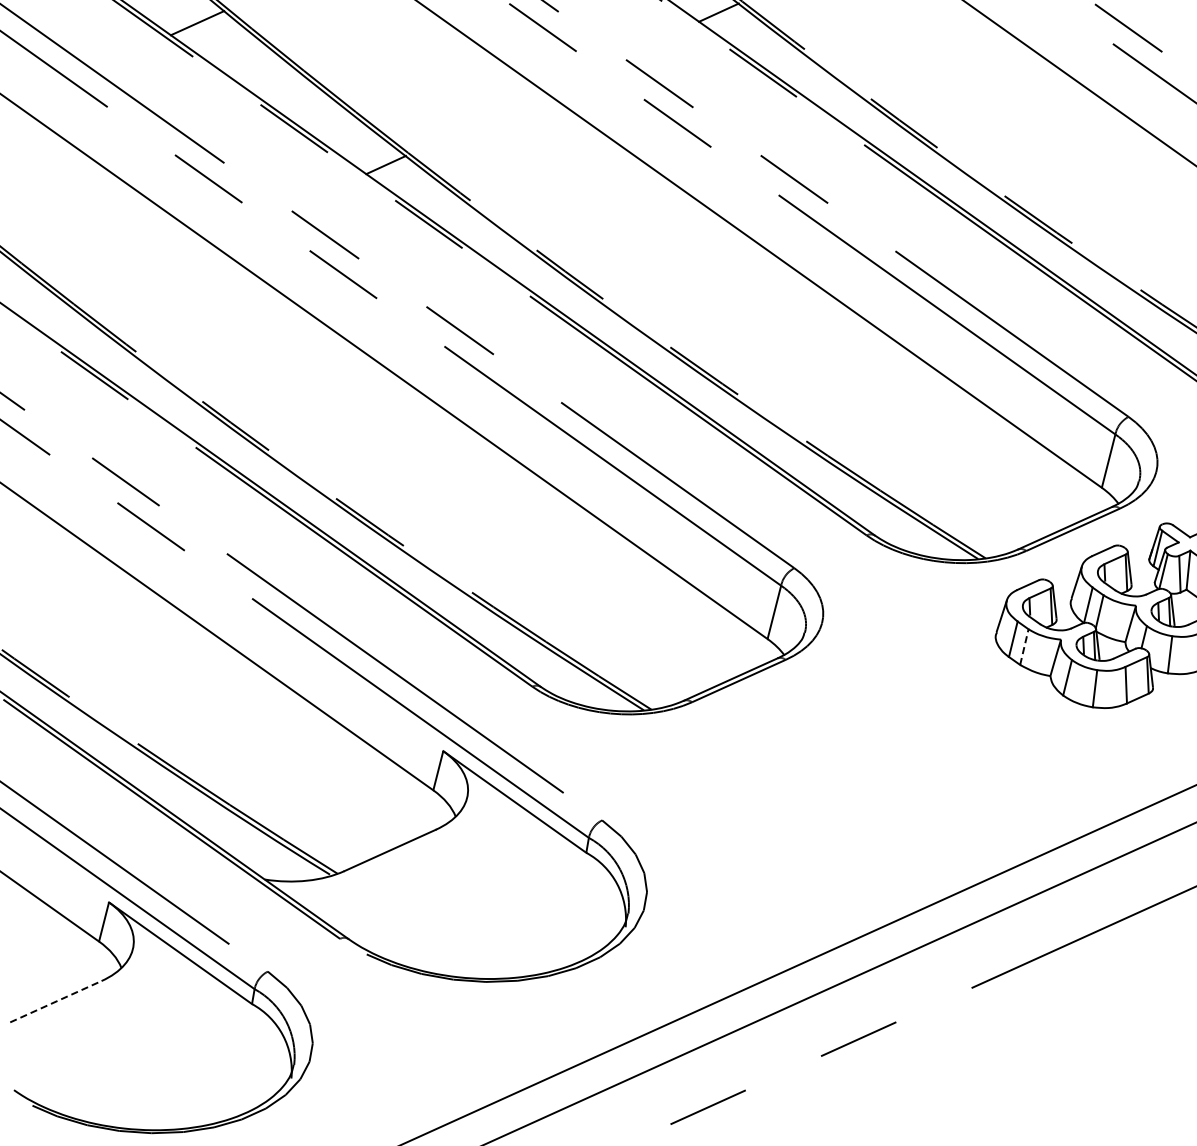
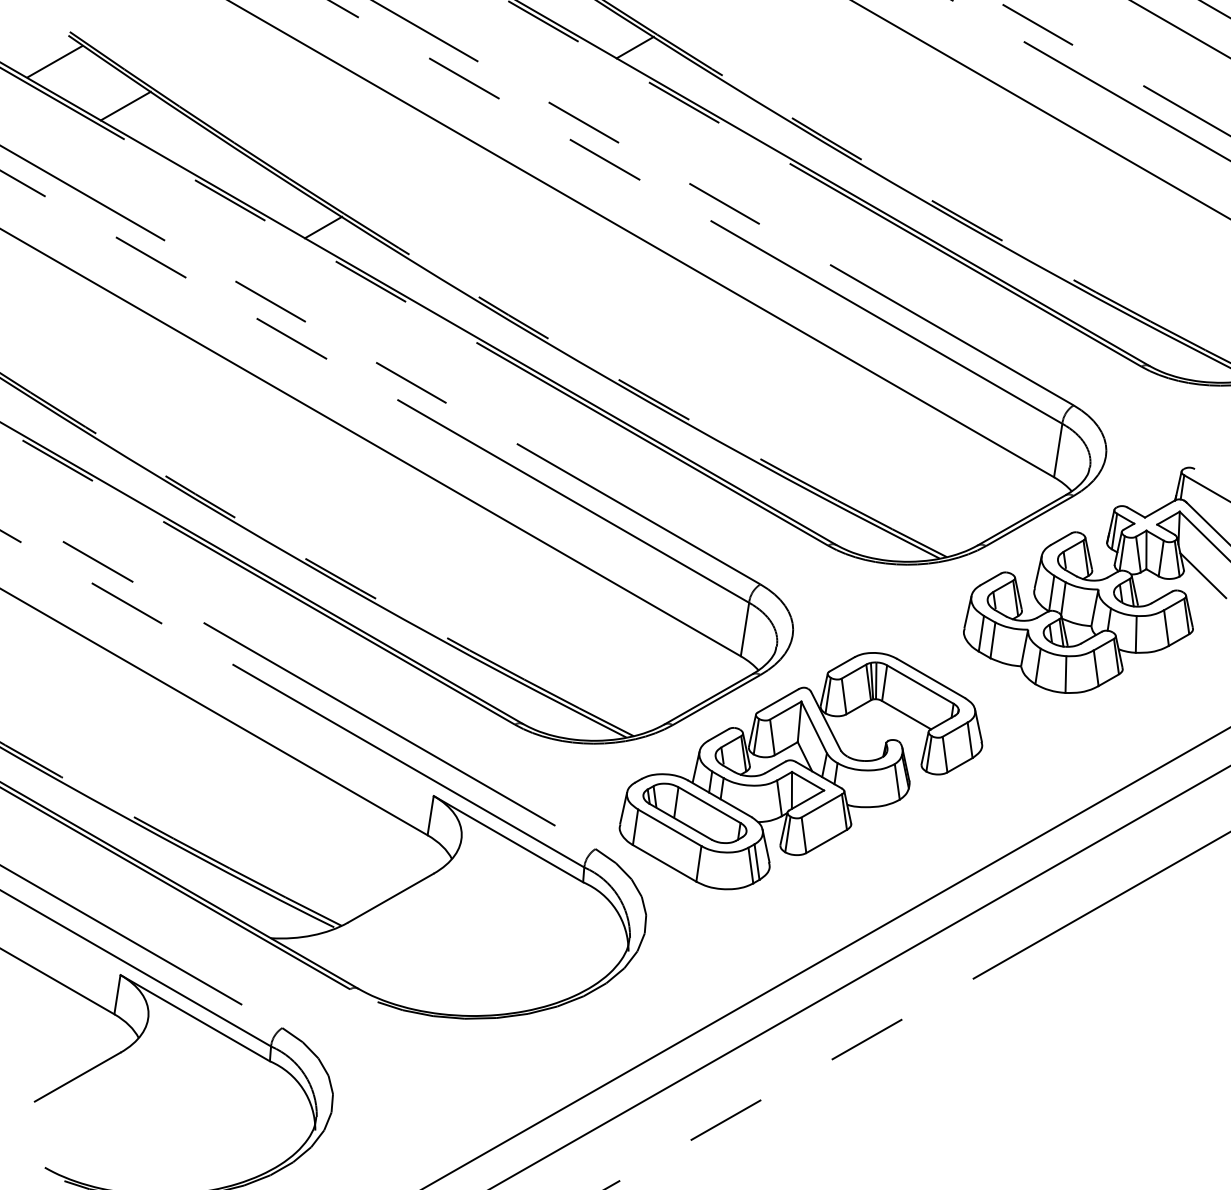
line: (1024, 646) -> (992, 639), dashed -> solid
part: (816, 761) -> (800, 771), added
line: (56, 1001) -> (78, 1076), dashed -> solid

